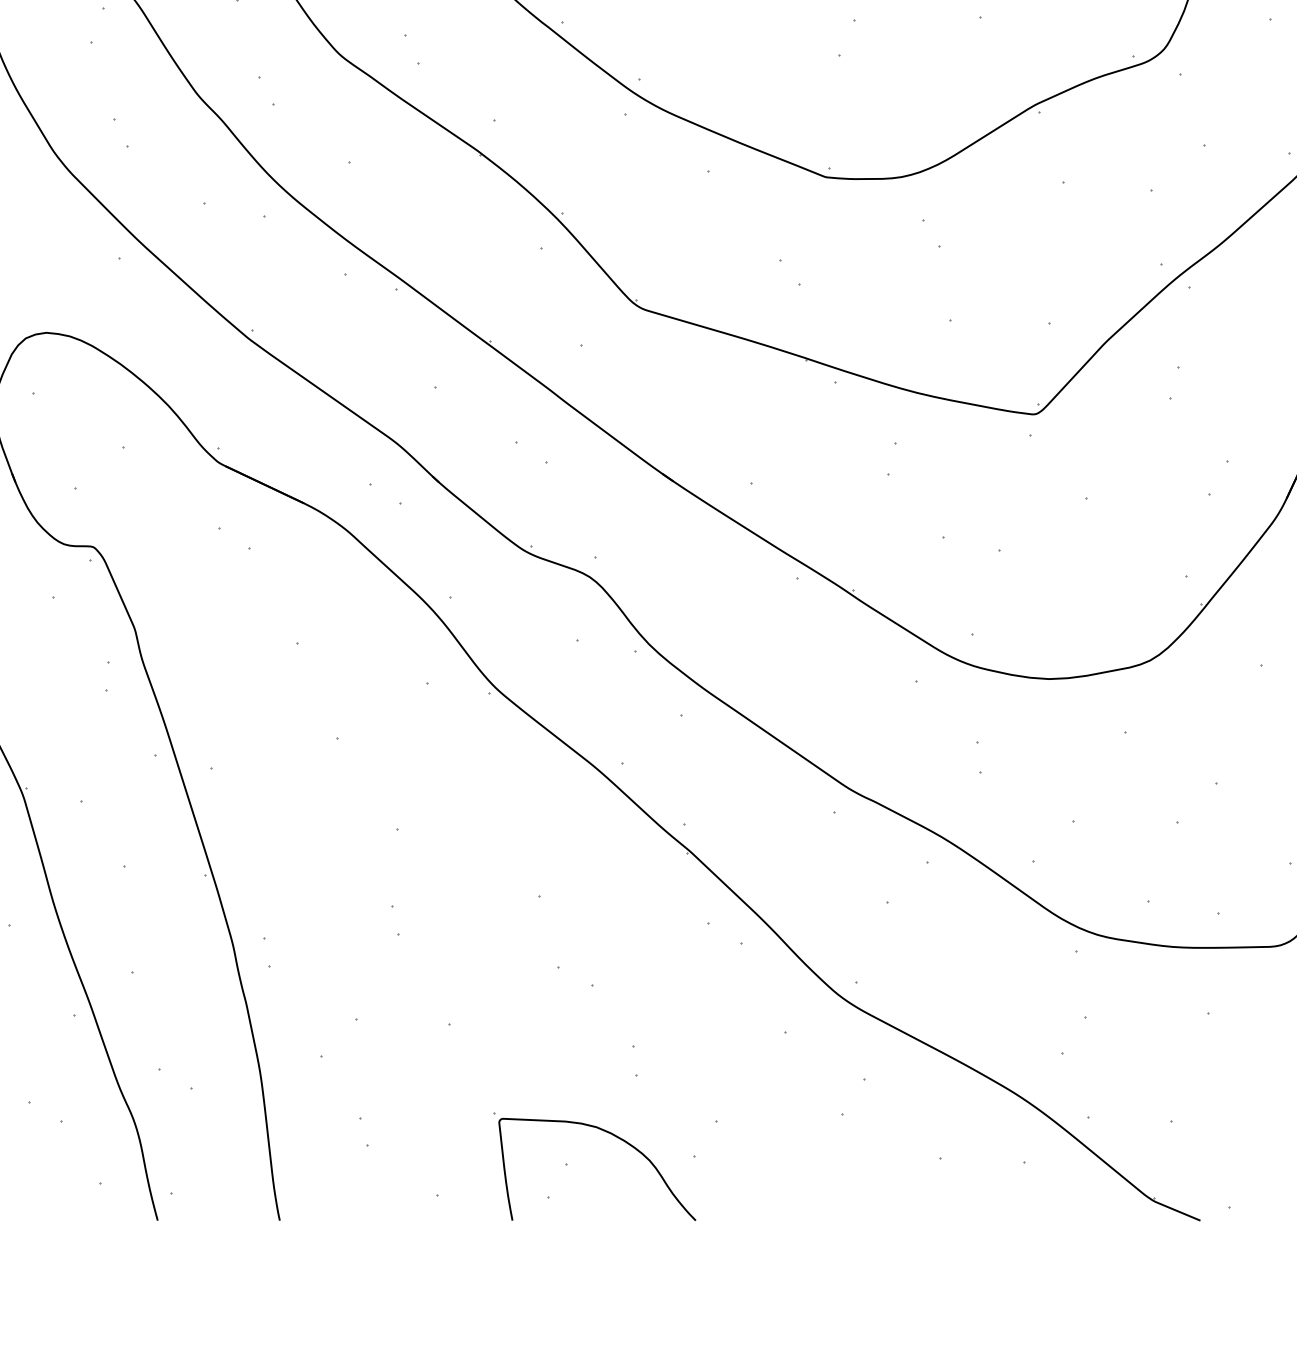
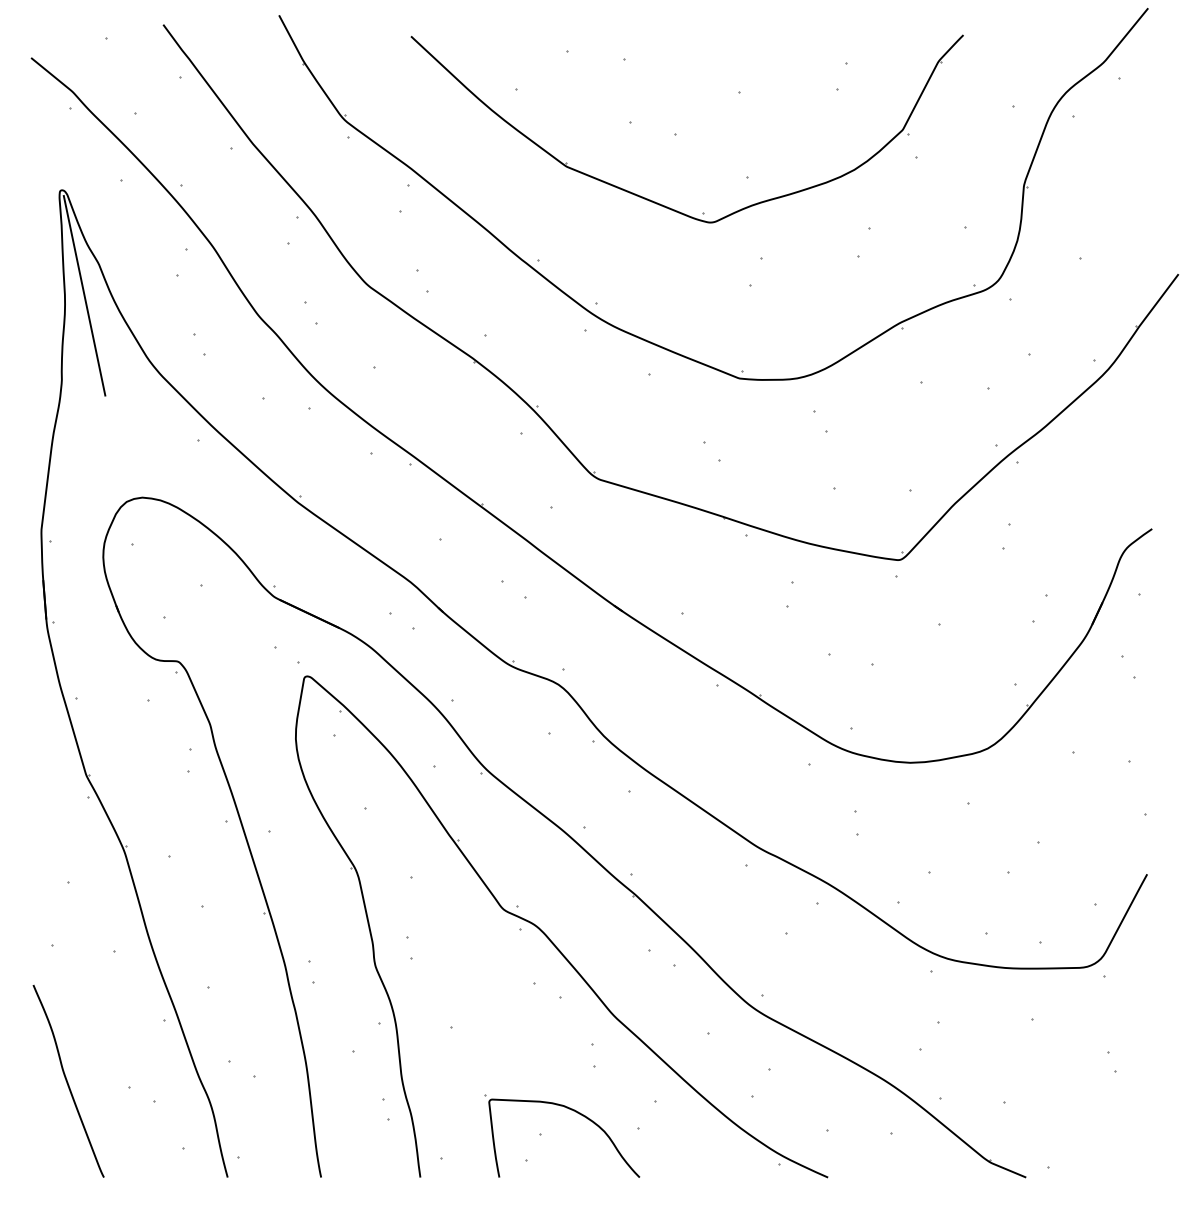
part: (577, 907) -> (549, 937), added

